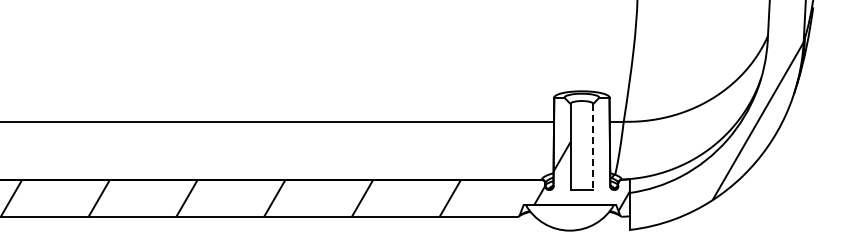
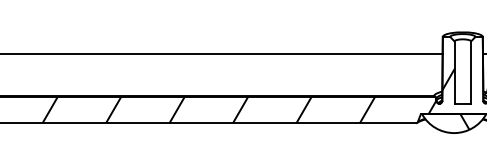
line: (593, 147) -> (471, 72), dashed -> solid
hatch: (584, 215) -> (464, 122), added

